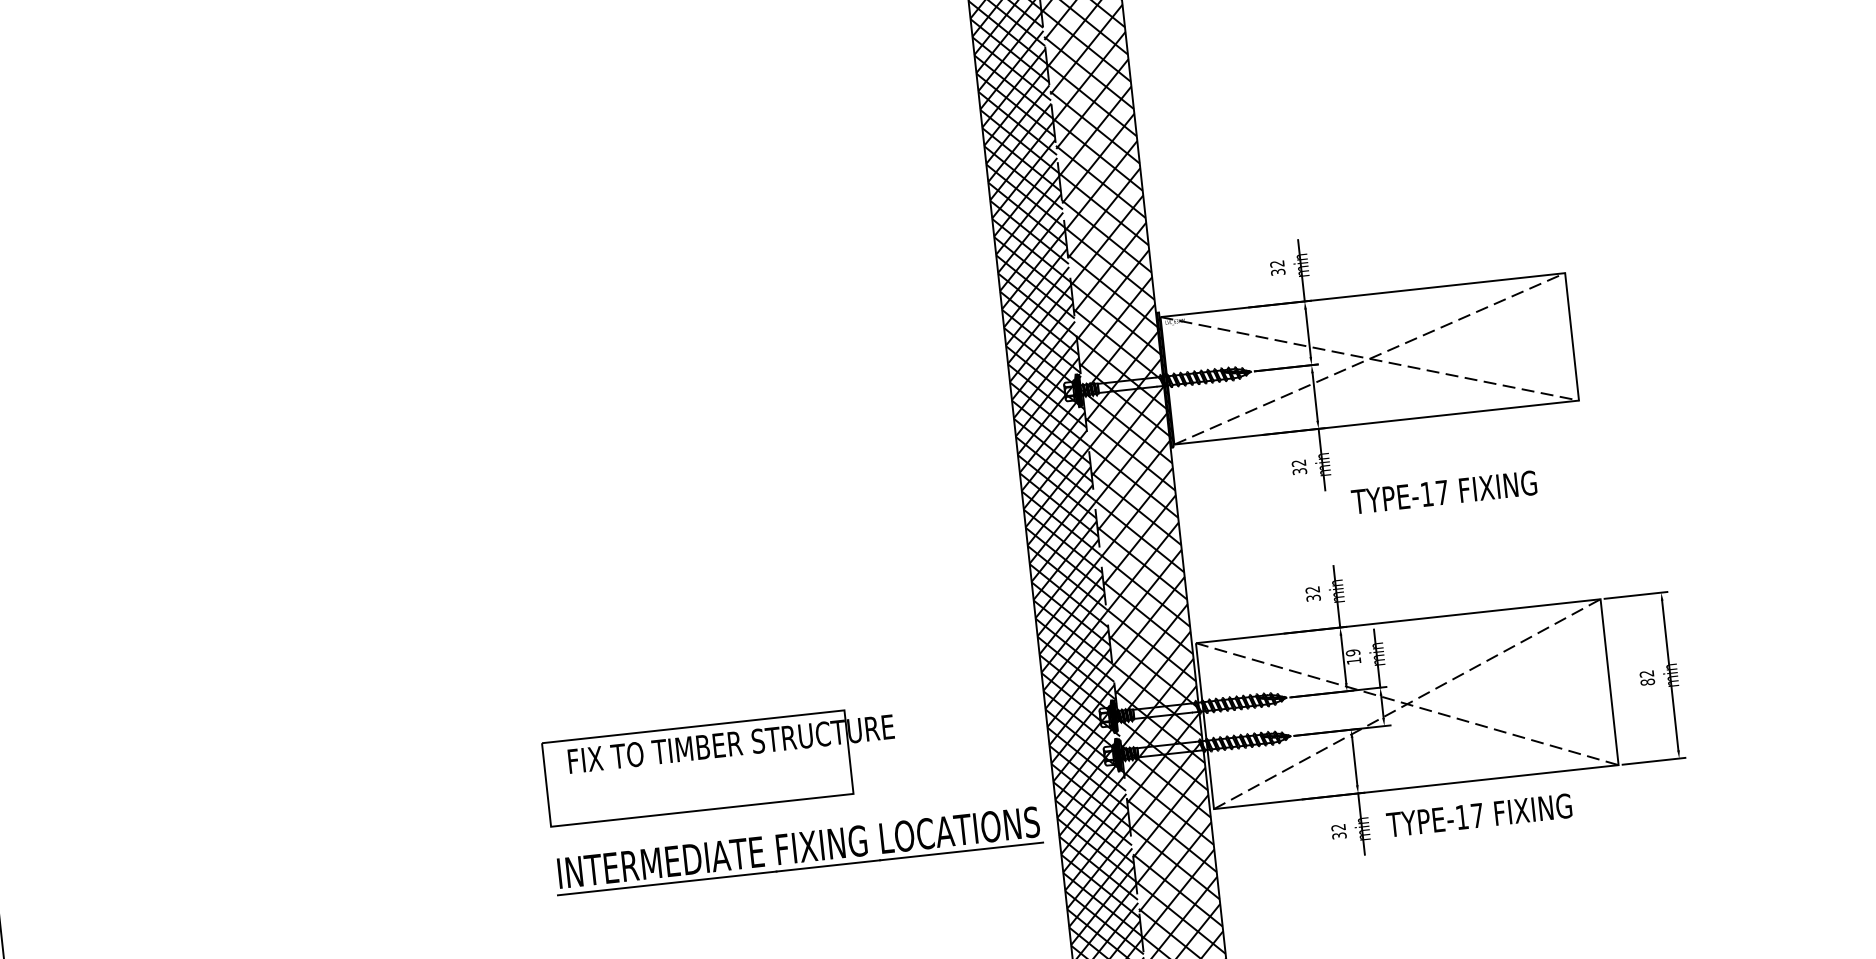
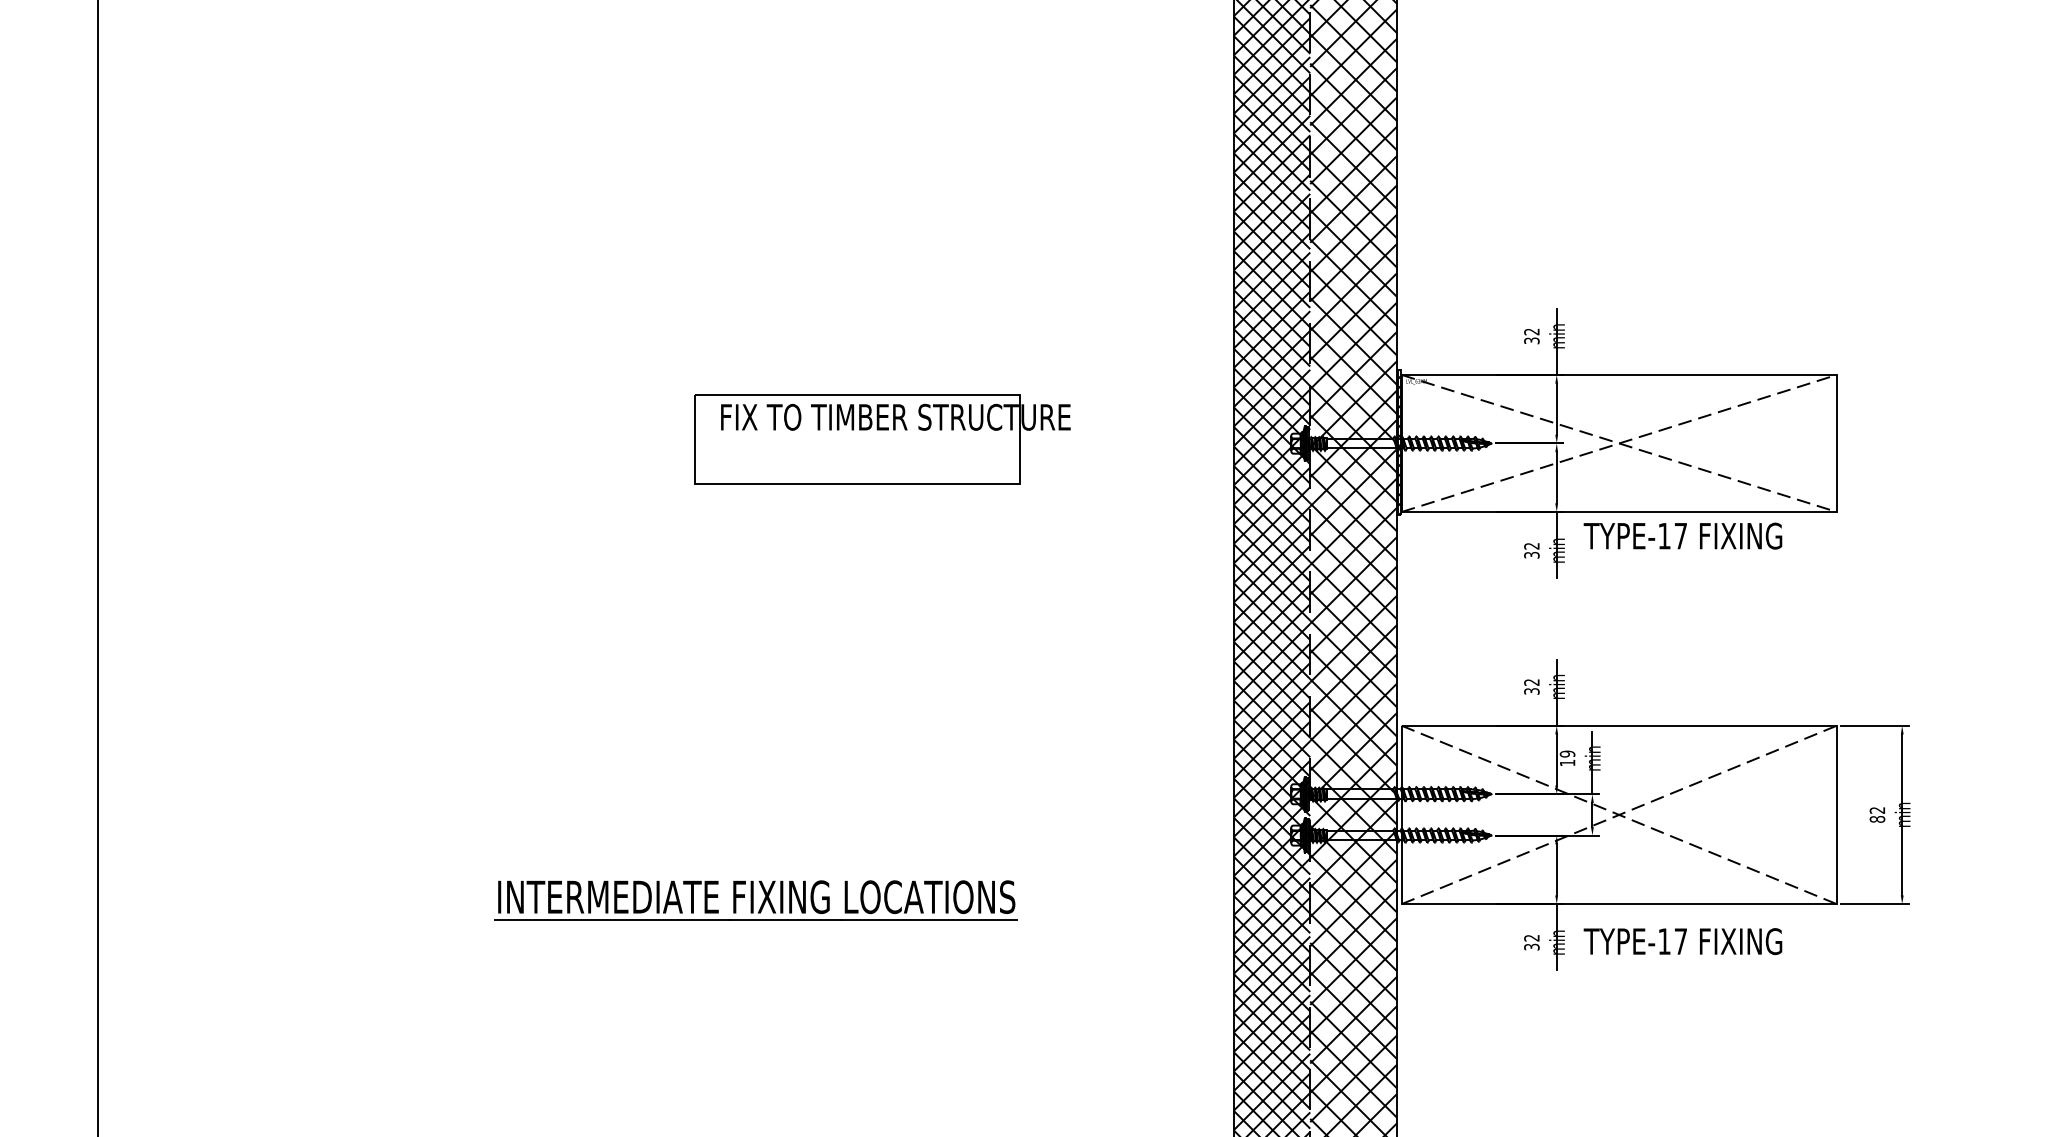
text: (1443, 491) -> (1682, 535), moved
part: (721, 766) -> (882, 439), moved
part: (797, 850) -> (755, 900), moved

